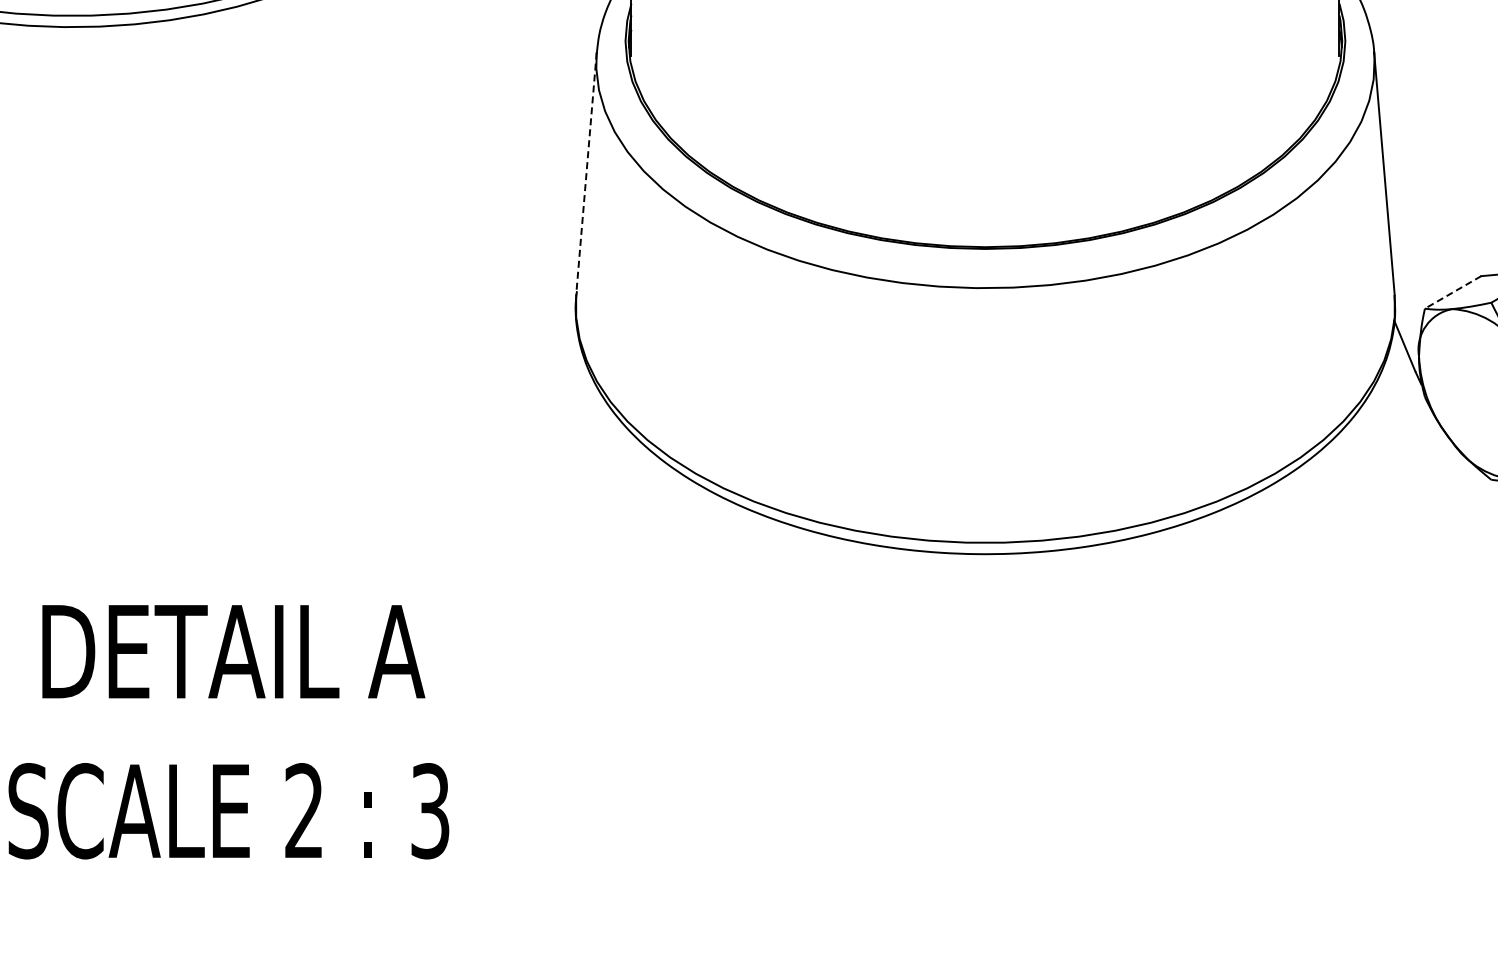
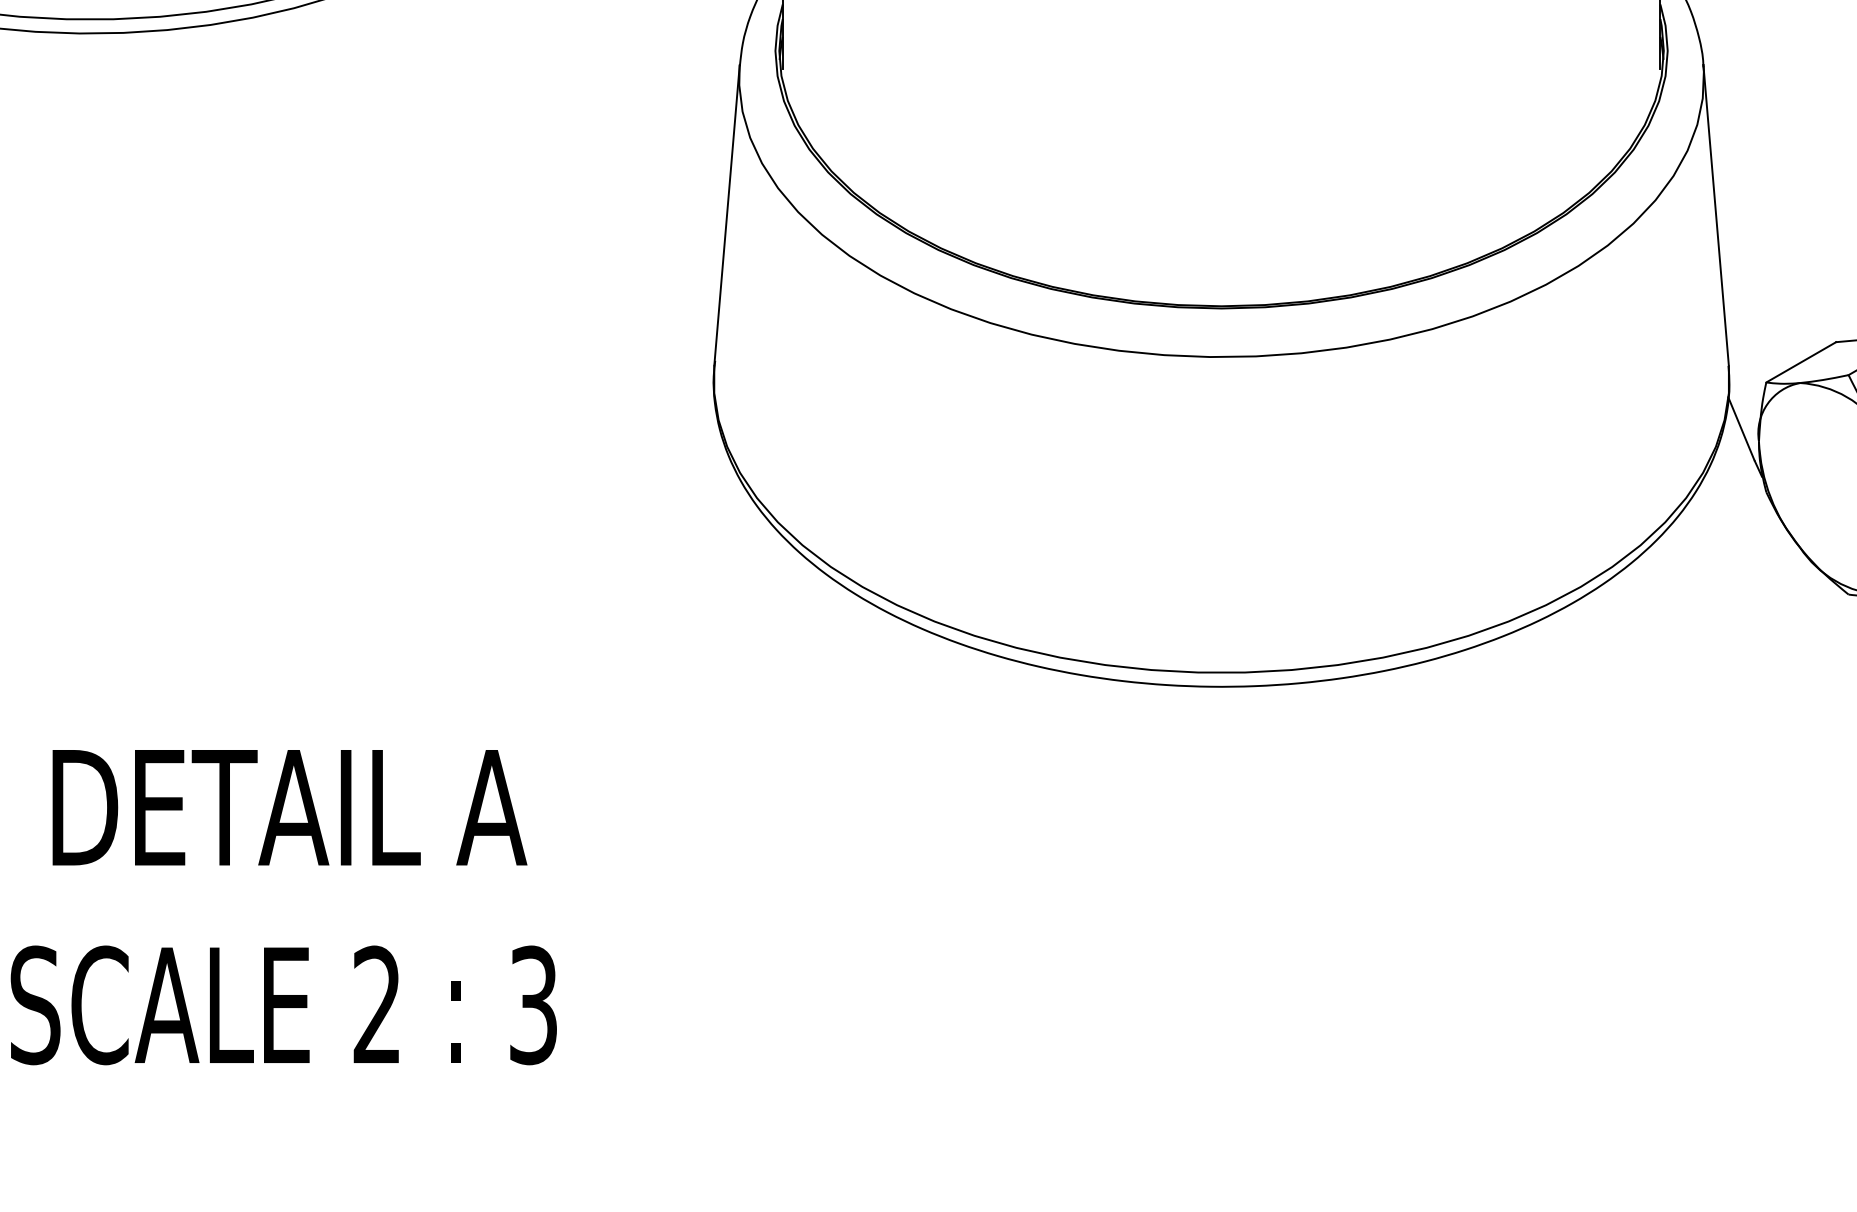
line: (586, 173) -> (727, 214), dashed -> solid
line: (1453, 292) -> (1801, 362), dashed -> solid

